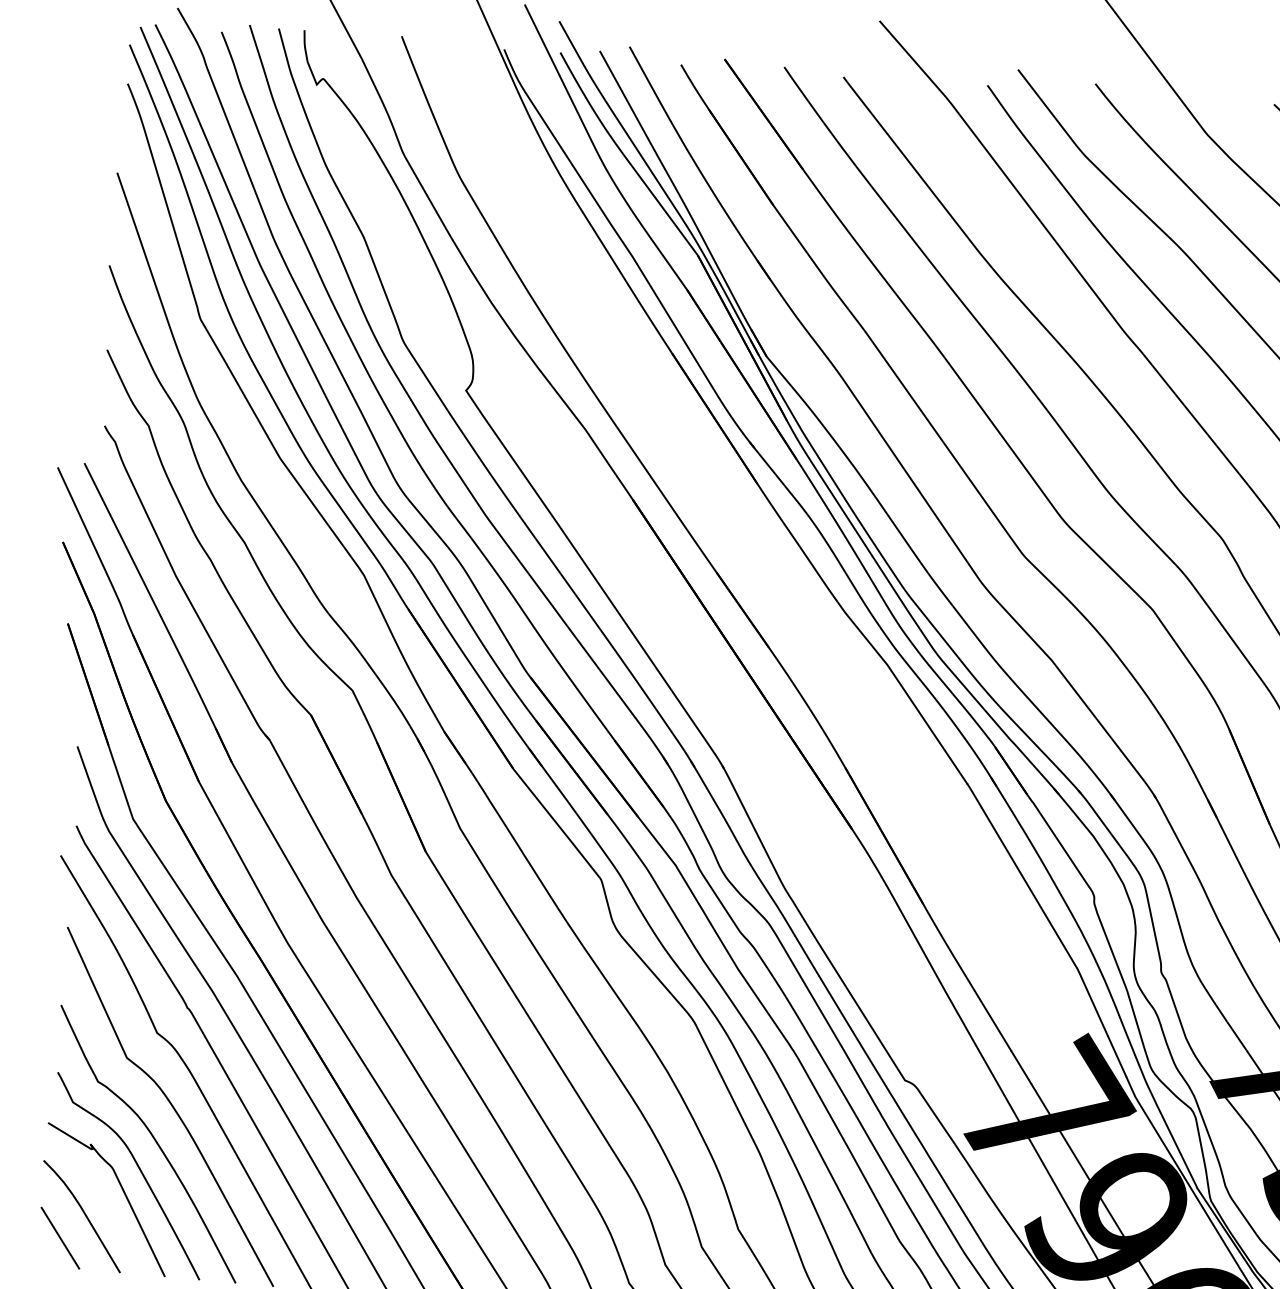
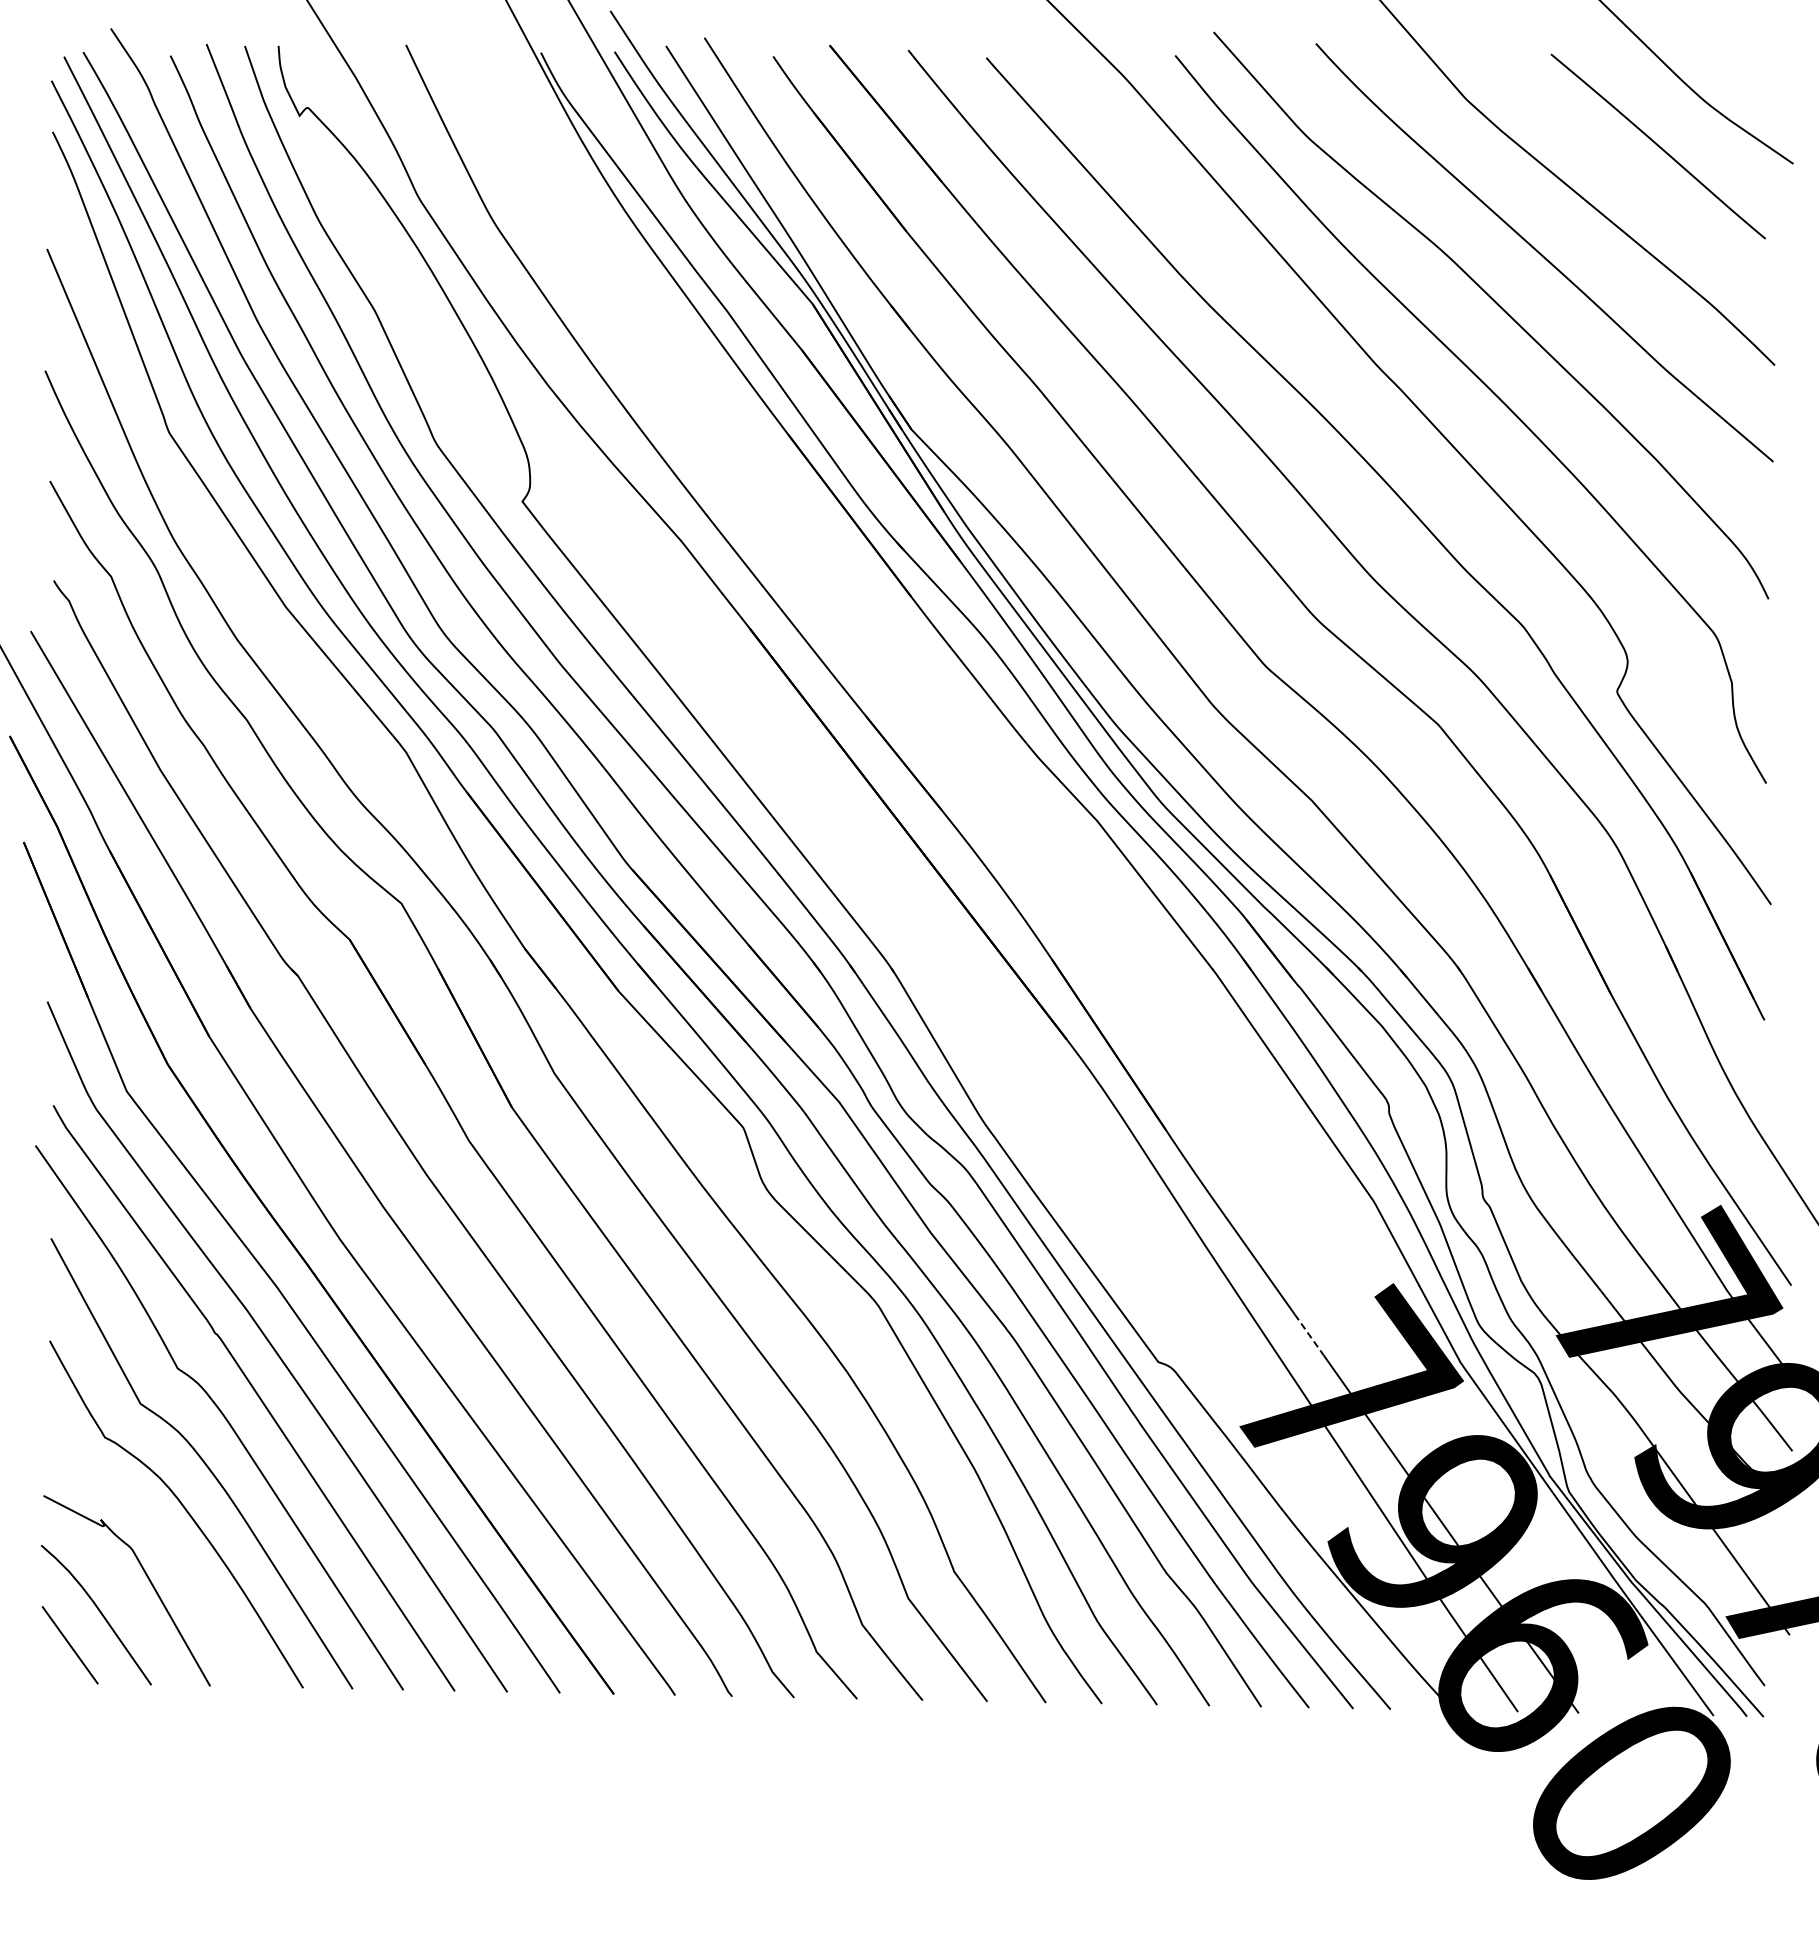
line: (1021, 1068) -> (1309, 1335), solid -> dashed
curve: (139, 1170) -> (167, 1549), removed

